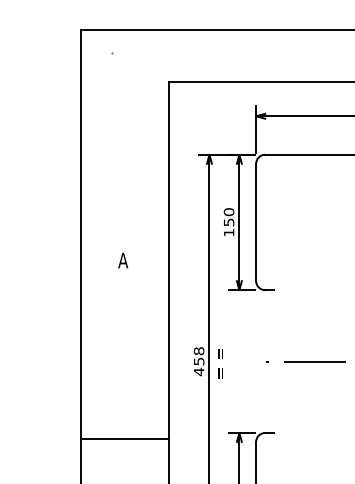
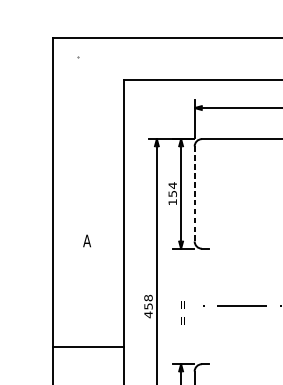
text: (228, 211) -> (172, 185), 150 -> 154
line: (256, 222) -> (194, 193), solid -> dashed
text: (122, 260) -> (86, 240), moved
text: (220, 363) -> (182, 312), moved
line: (124, 439) -> (88, 346), moved

